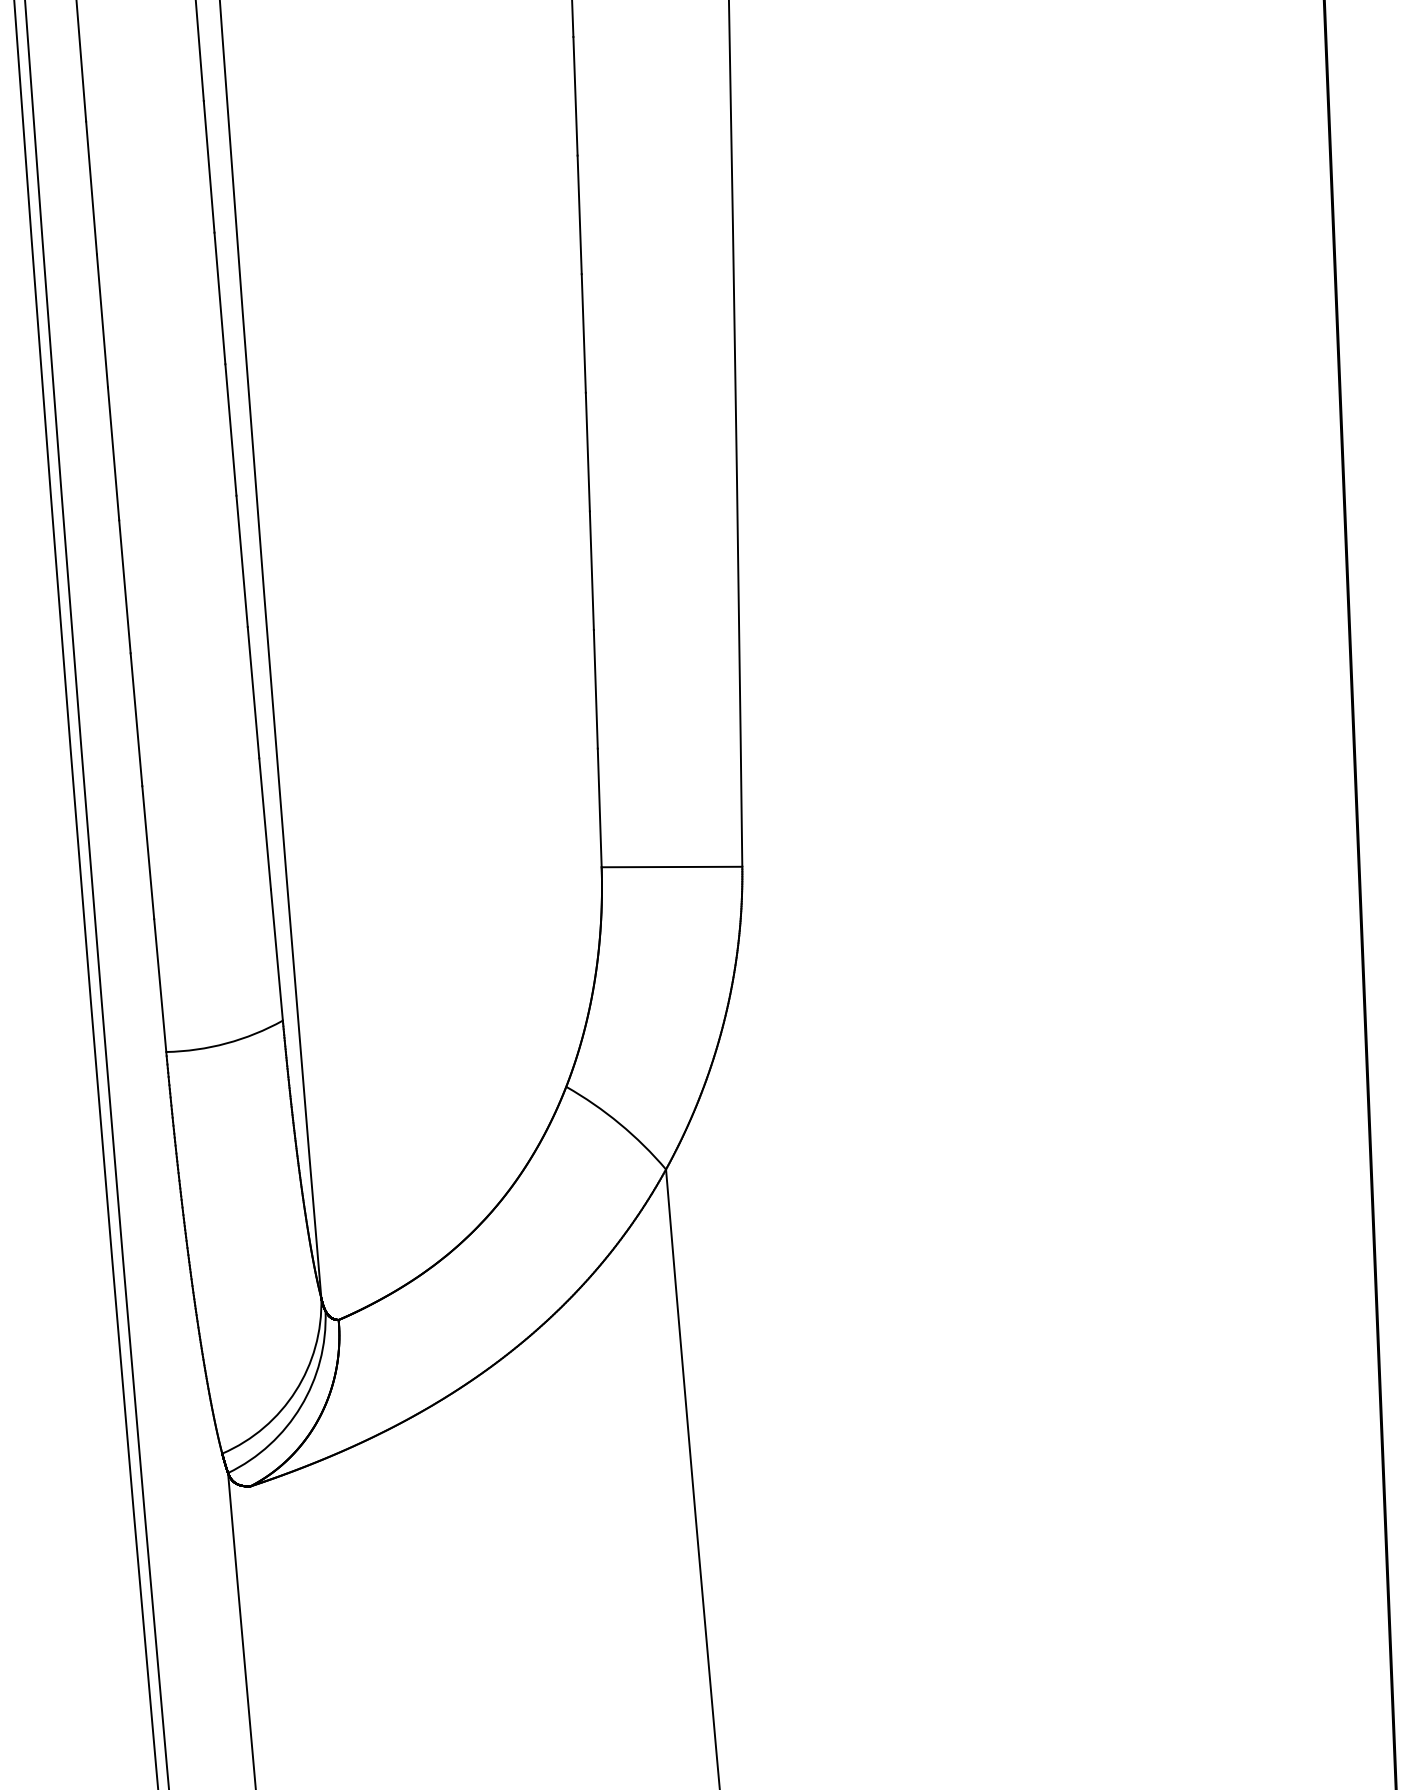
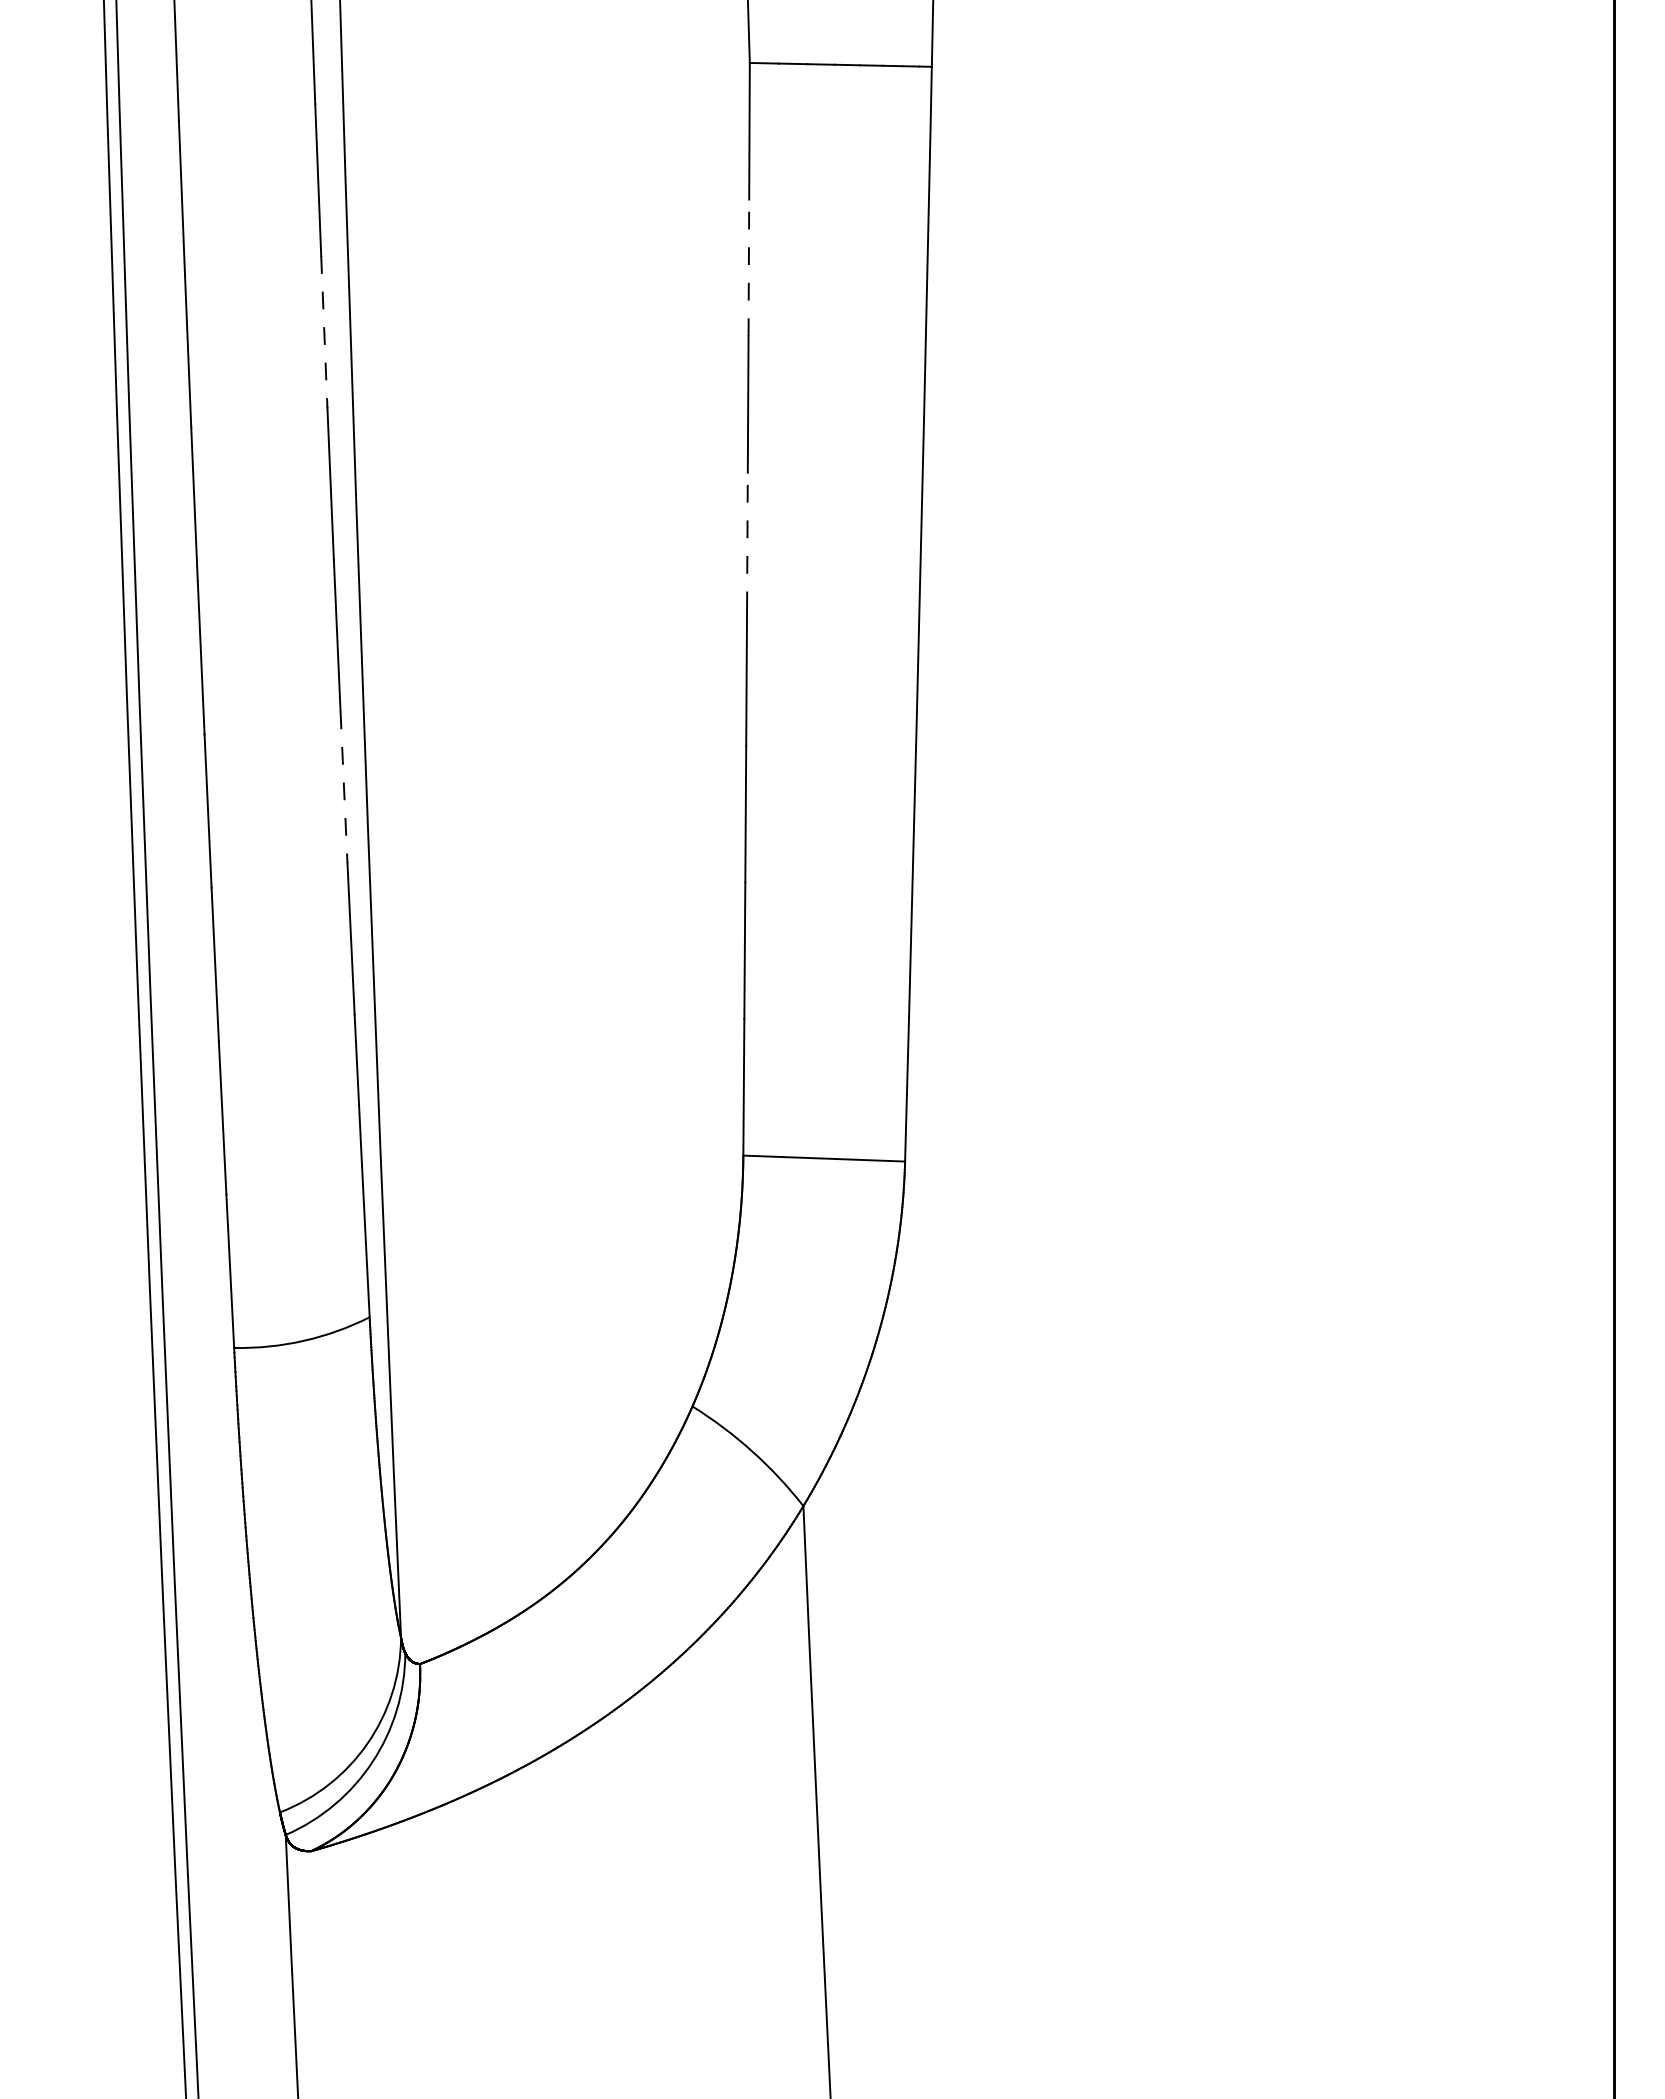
line: (575, 96) -> (748, 267), solid -> dashed
line: (209, 167) -> (324, 332), solid -> dashed
line: (583, 333) -> (747, 540), solid -> dashed
line: (242, 561) -> (344, 787), solid -> dashed

